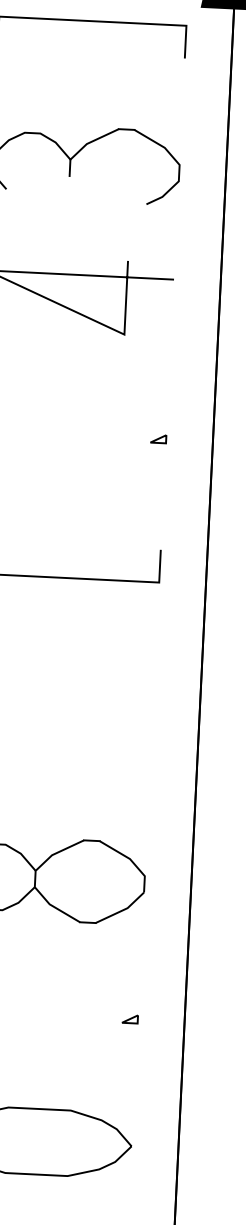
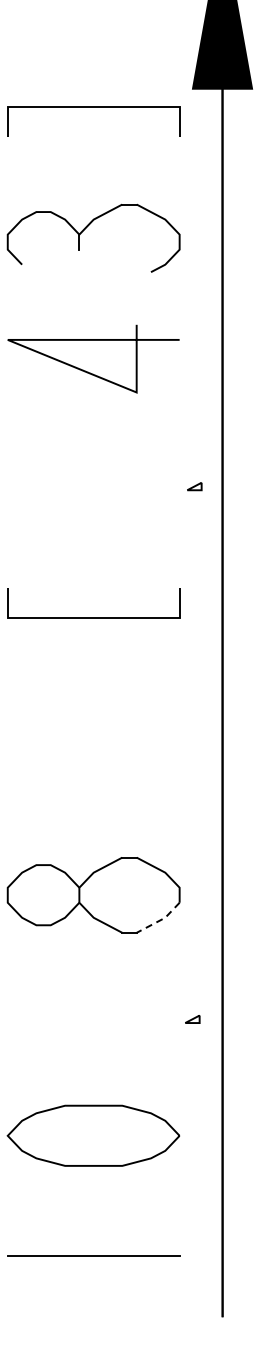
part: (158, 438) -> (194, 486), moved
line: (122, 910) -> (160, 920), solid -> dashed
part: (130, 1019) -> (192, 1019), moved

